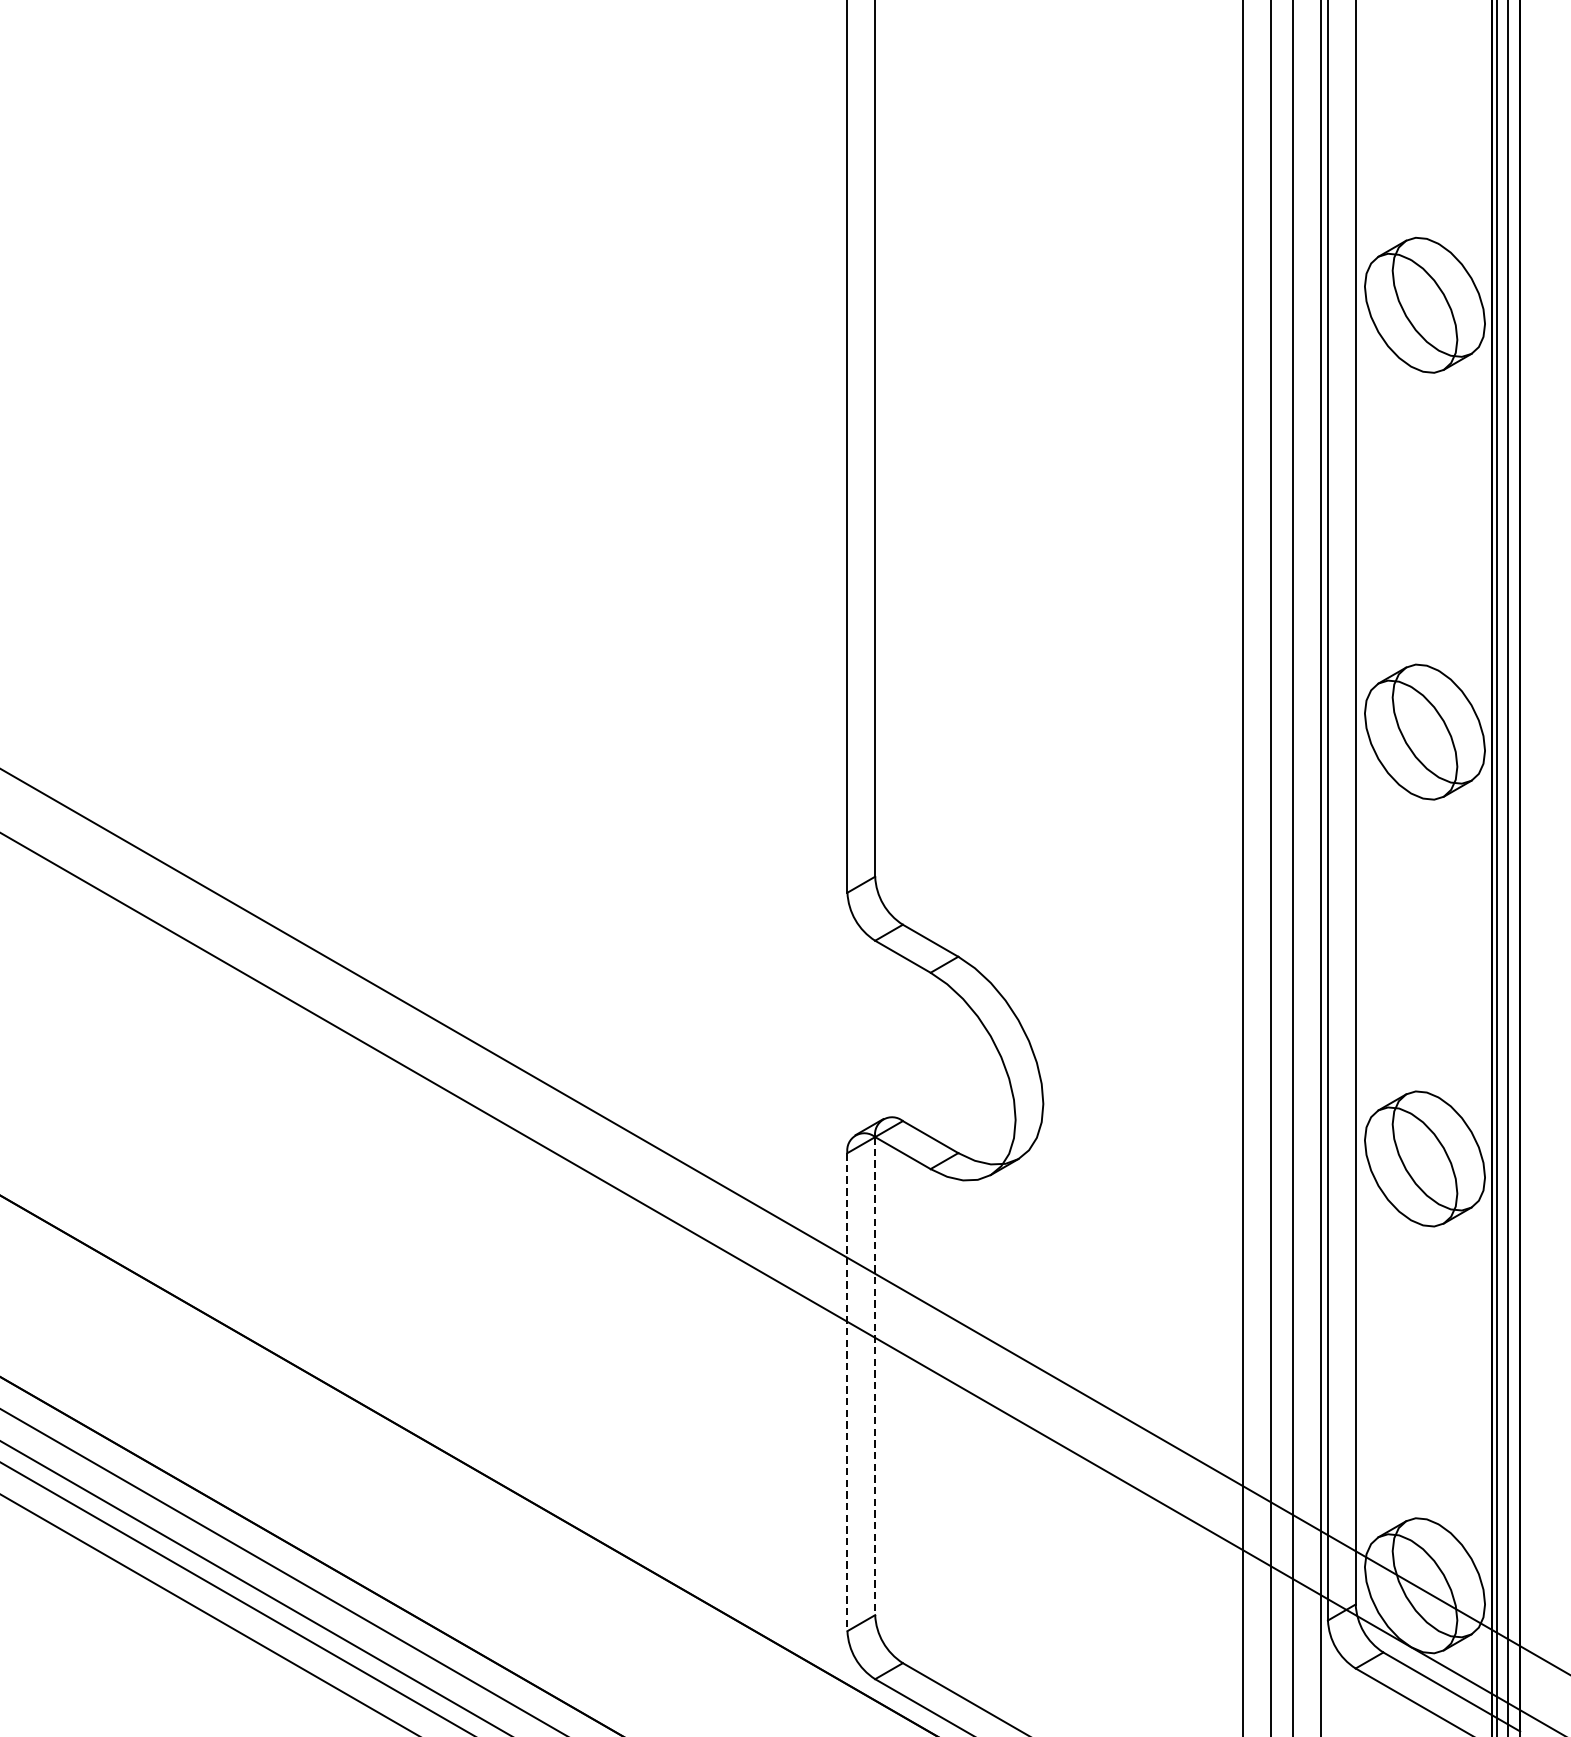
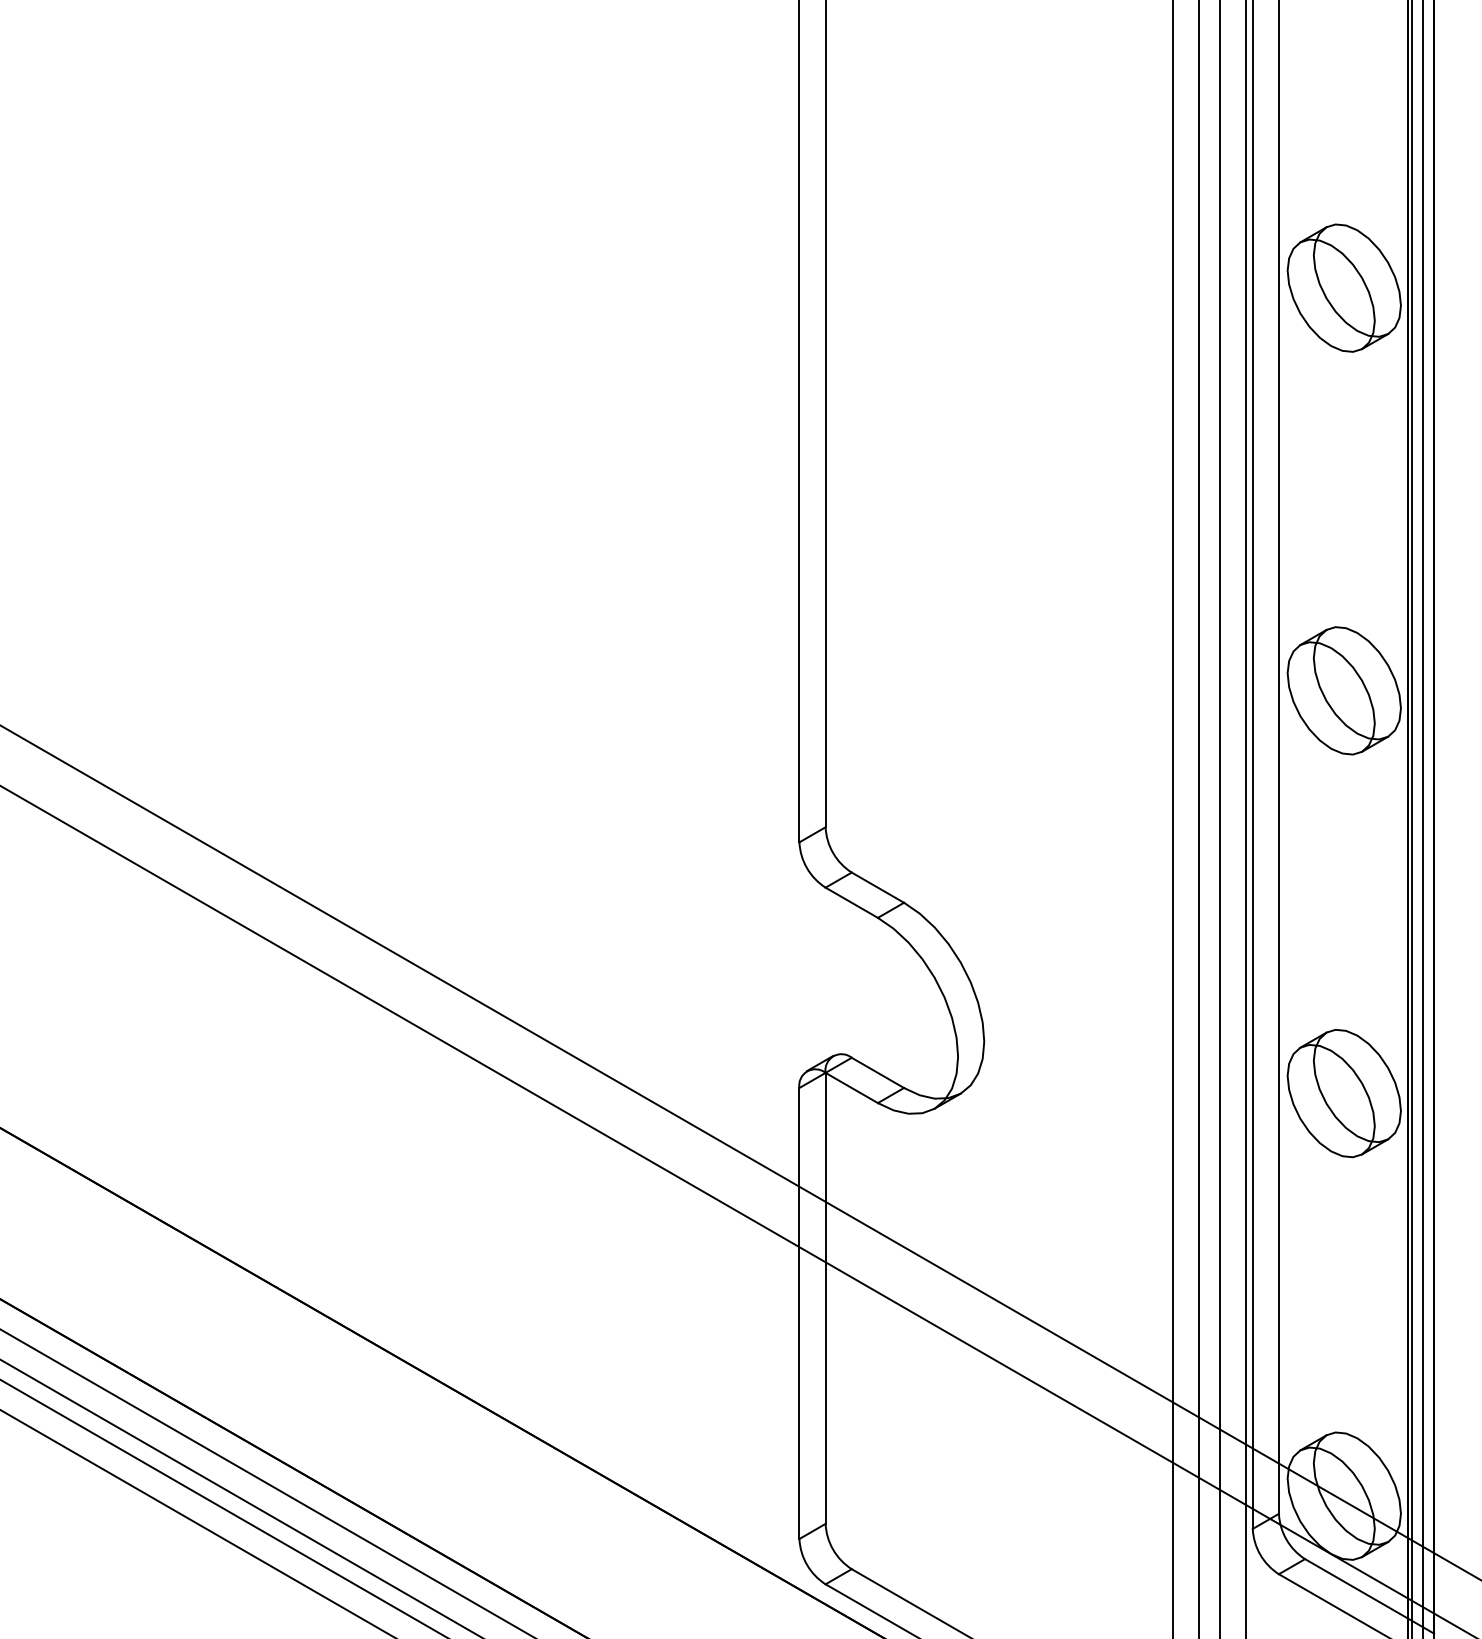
line: (875, 1376) -> (825, 1298), dashed -> solid
line: (847, 1393) -> (799, 1314), dashed -> solid

